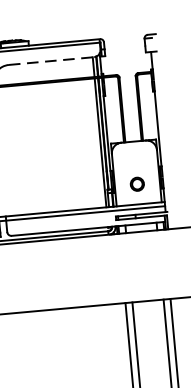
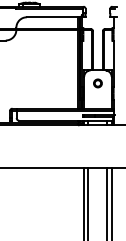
line: (50, 61) -> (52, 17), dashed -> solid
part: (136, 184) -> (97, 83), moved

